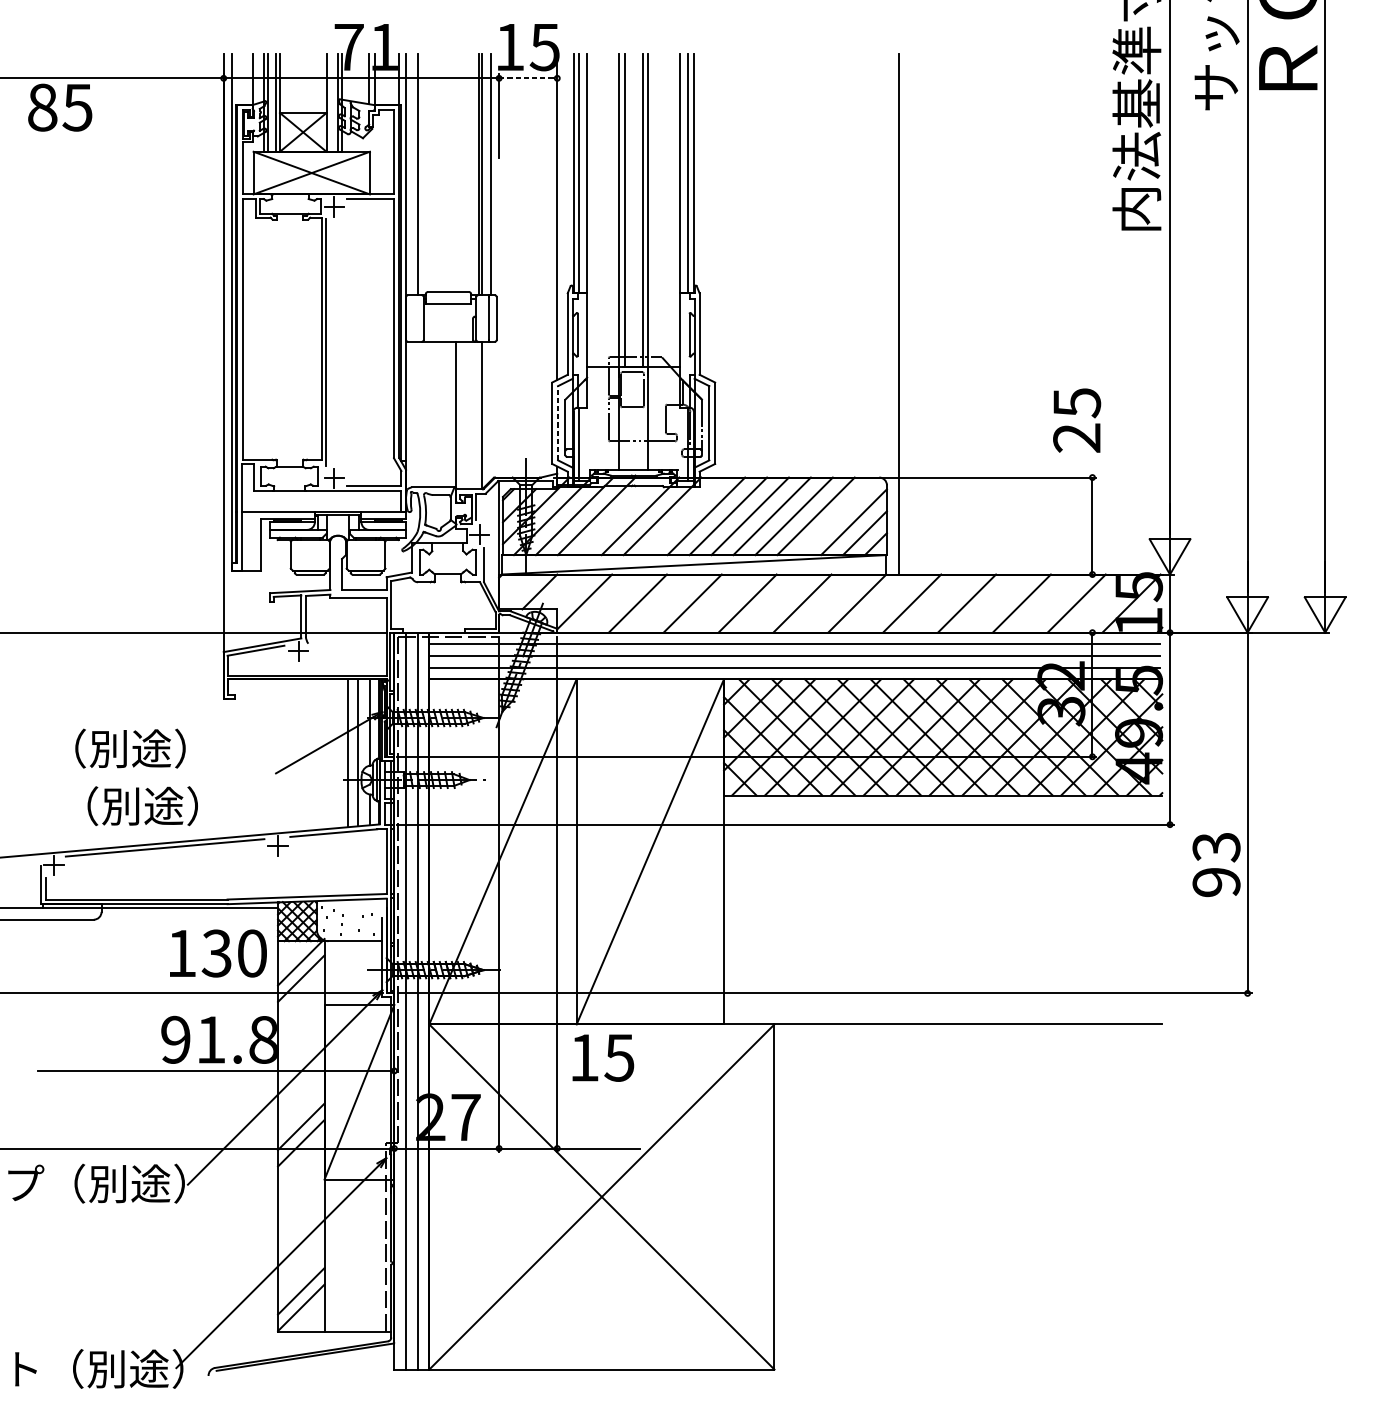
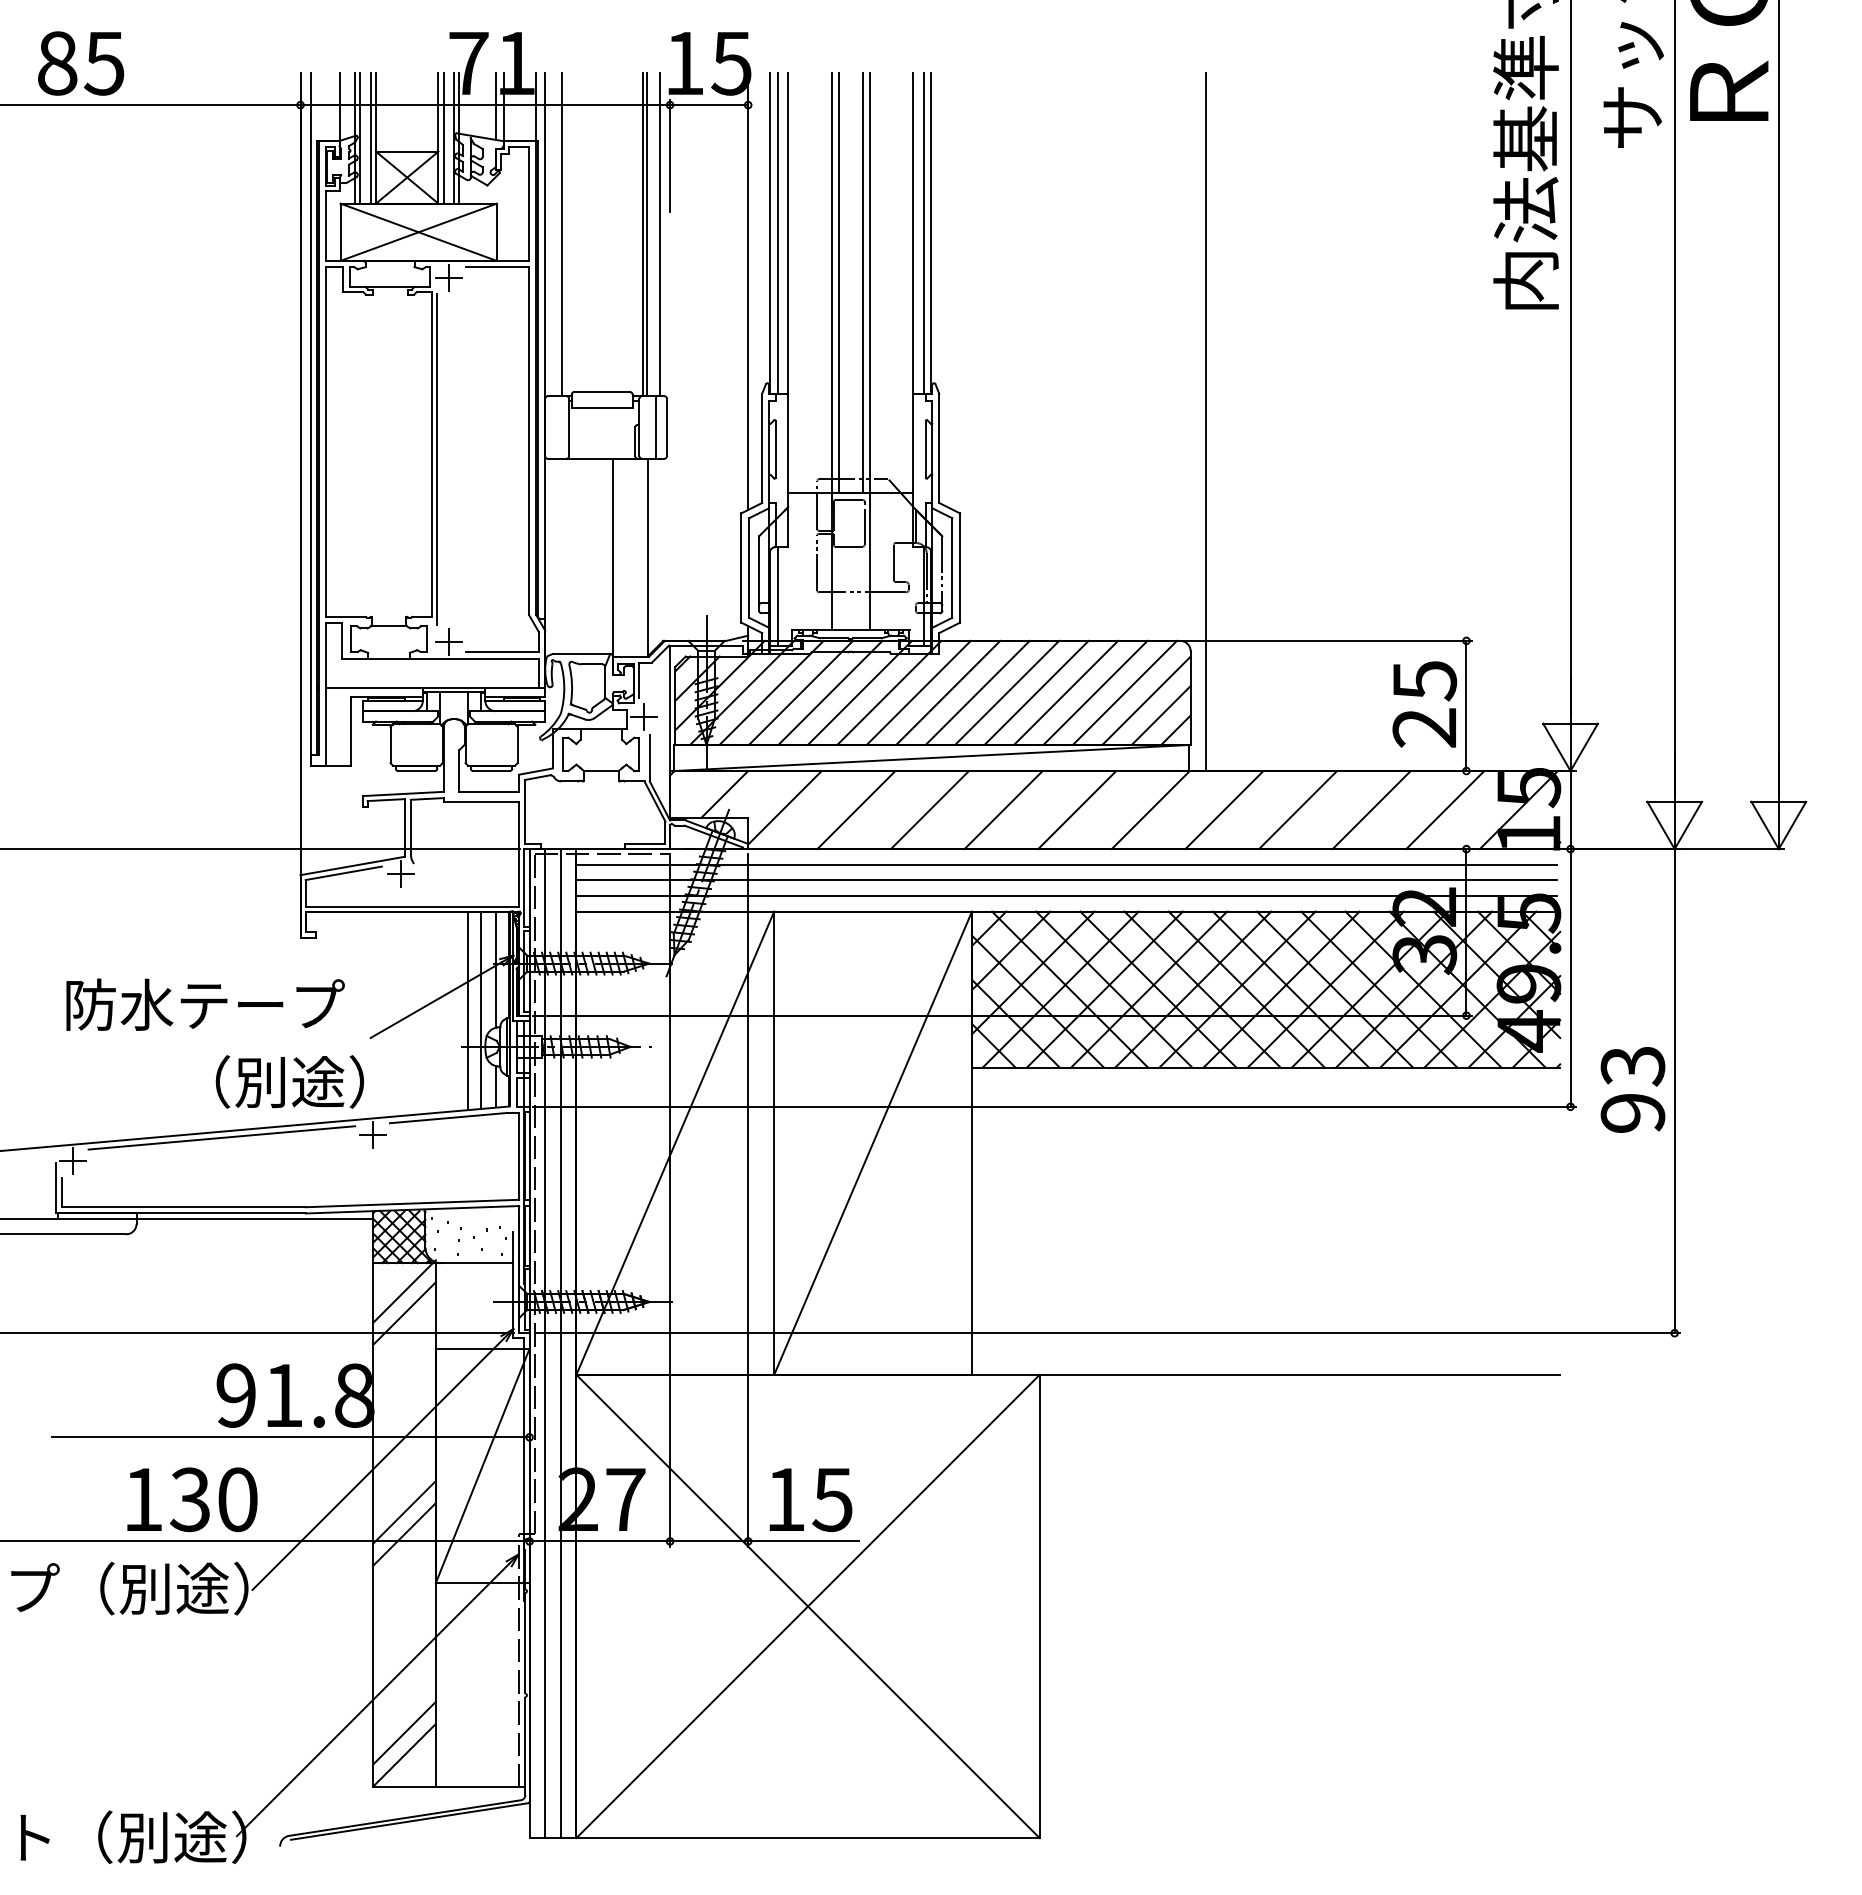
line: (528, 78) -> (709, 105), dashed -> solid
line: (330, 102) -> (443, 137), added
text: (60, 107) -> (81, 63), moved
text: (1076, 420) -> (1424, 704), moved
line: (558, 423) -> (749, 568), dashed -> solid
line: (618, 515) -> (830, 692), added
line: (684, 515) -> (918, 692), added
line: (837, 515) -> (1124, 692), added
text: (152, 748) -> (205, 1004), （別途） -> 防水テープ
text: (142, 805) -> (289, 1081), moved
text: (1216, 864) -> (1632, 1089), moved
text: (218, 953) -> (192, 1499), moved
text: (602, 1057) -> (810, 1499), moved

